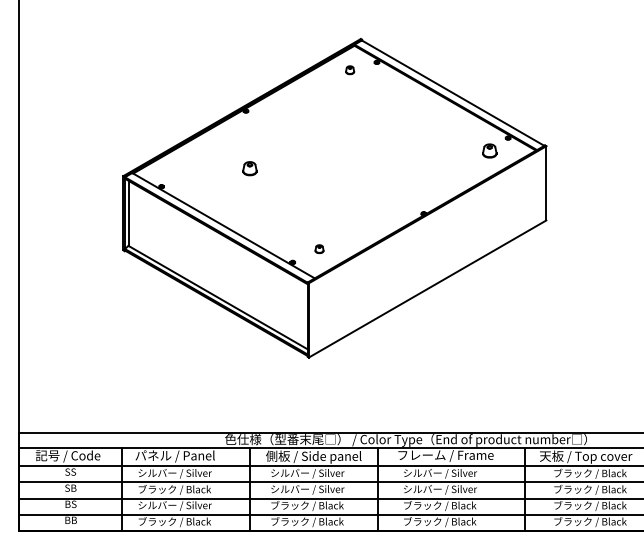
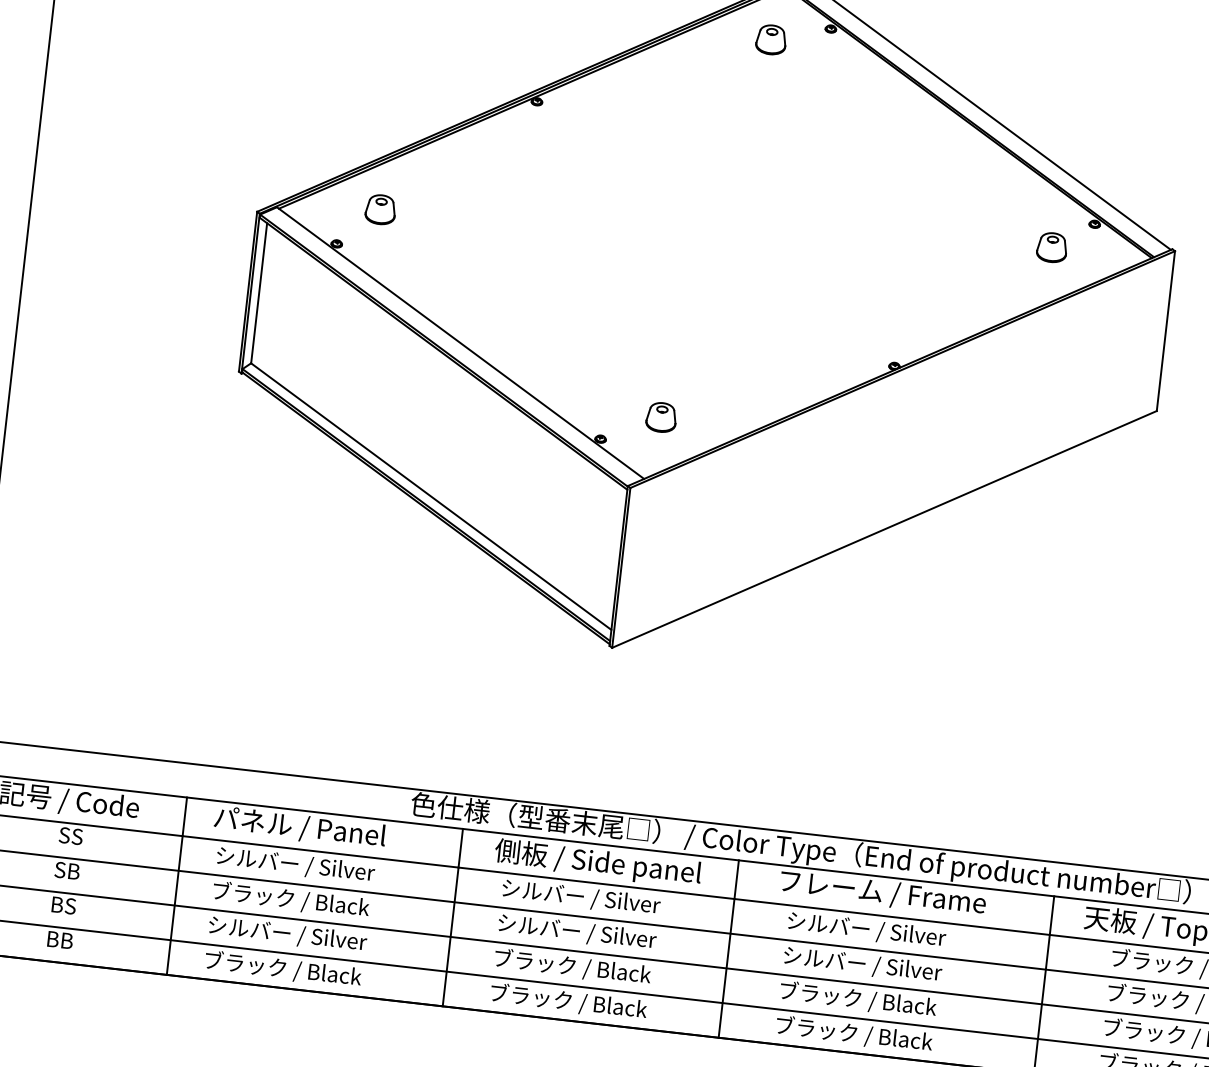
part: (349, 69) -> (770, 37), size x1.67
part: (249, 168) -> (379, 209), moved
part: (319, 248) -> (661, 415), size x1.67

